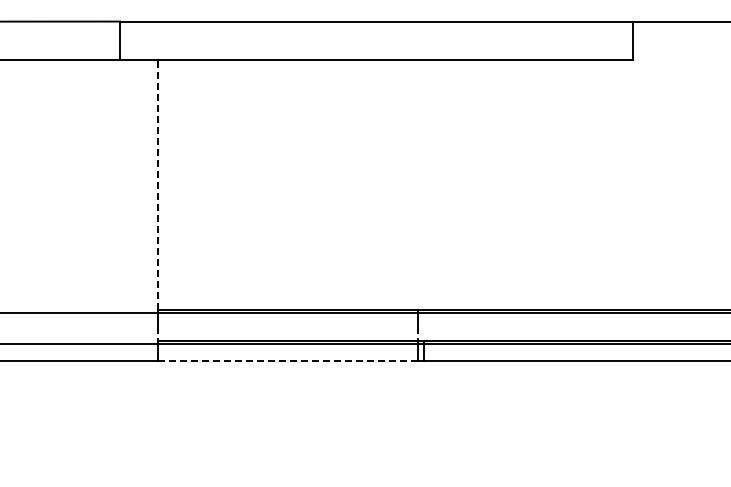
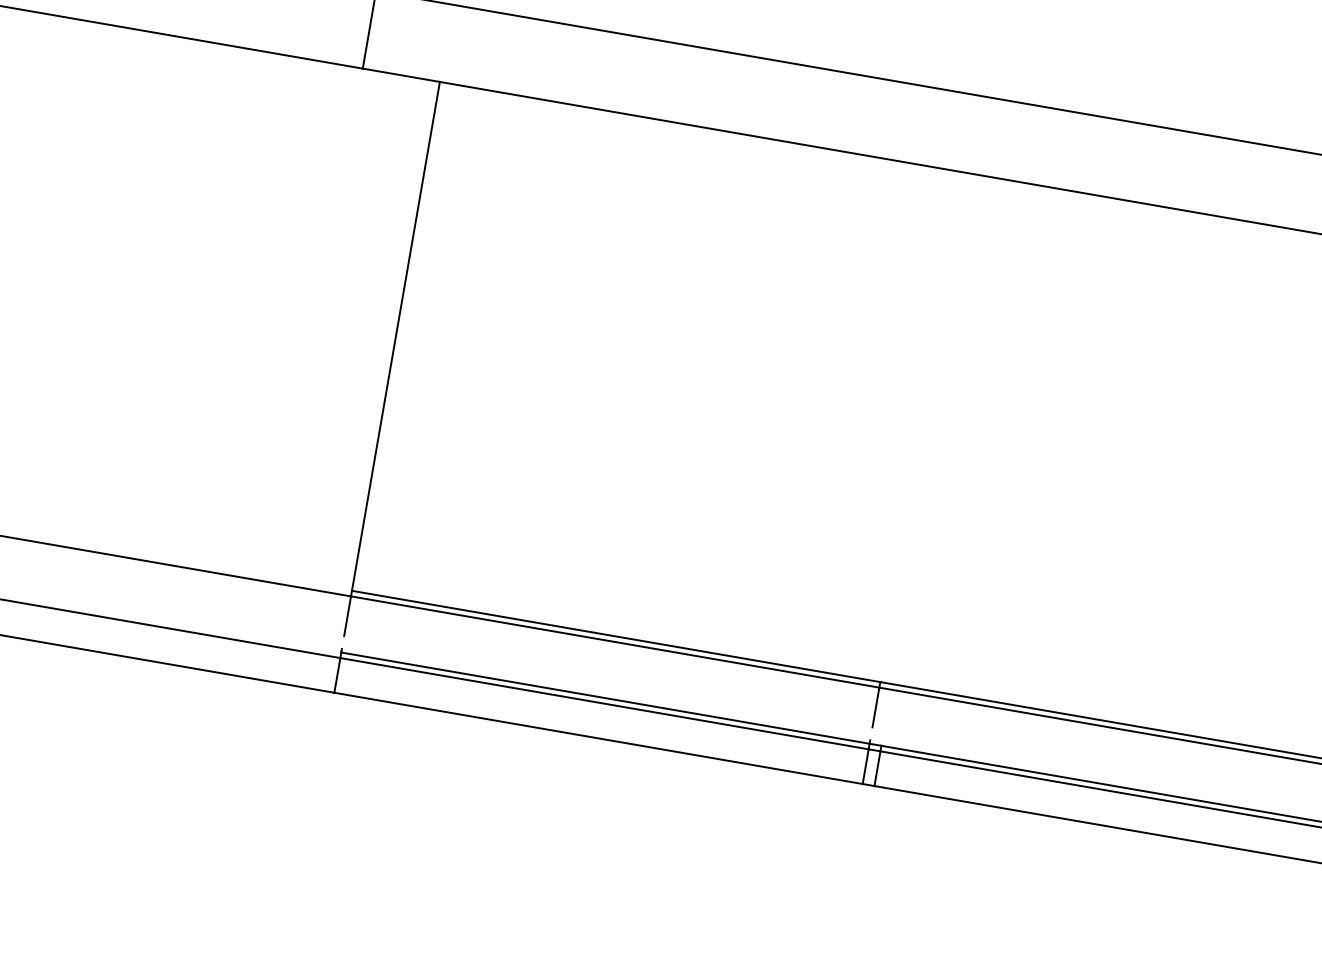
line: (158, 184) -> (397, 335), dashed -> solid
line: (287, 360) -> (597, 737), dashed -> solid

